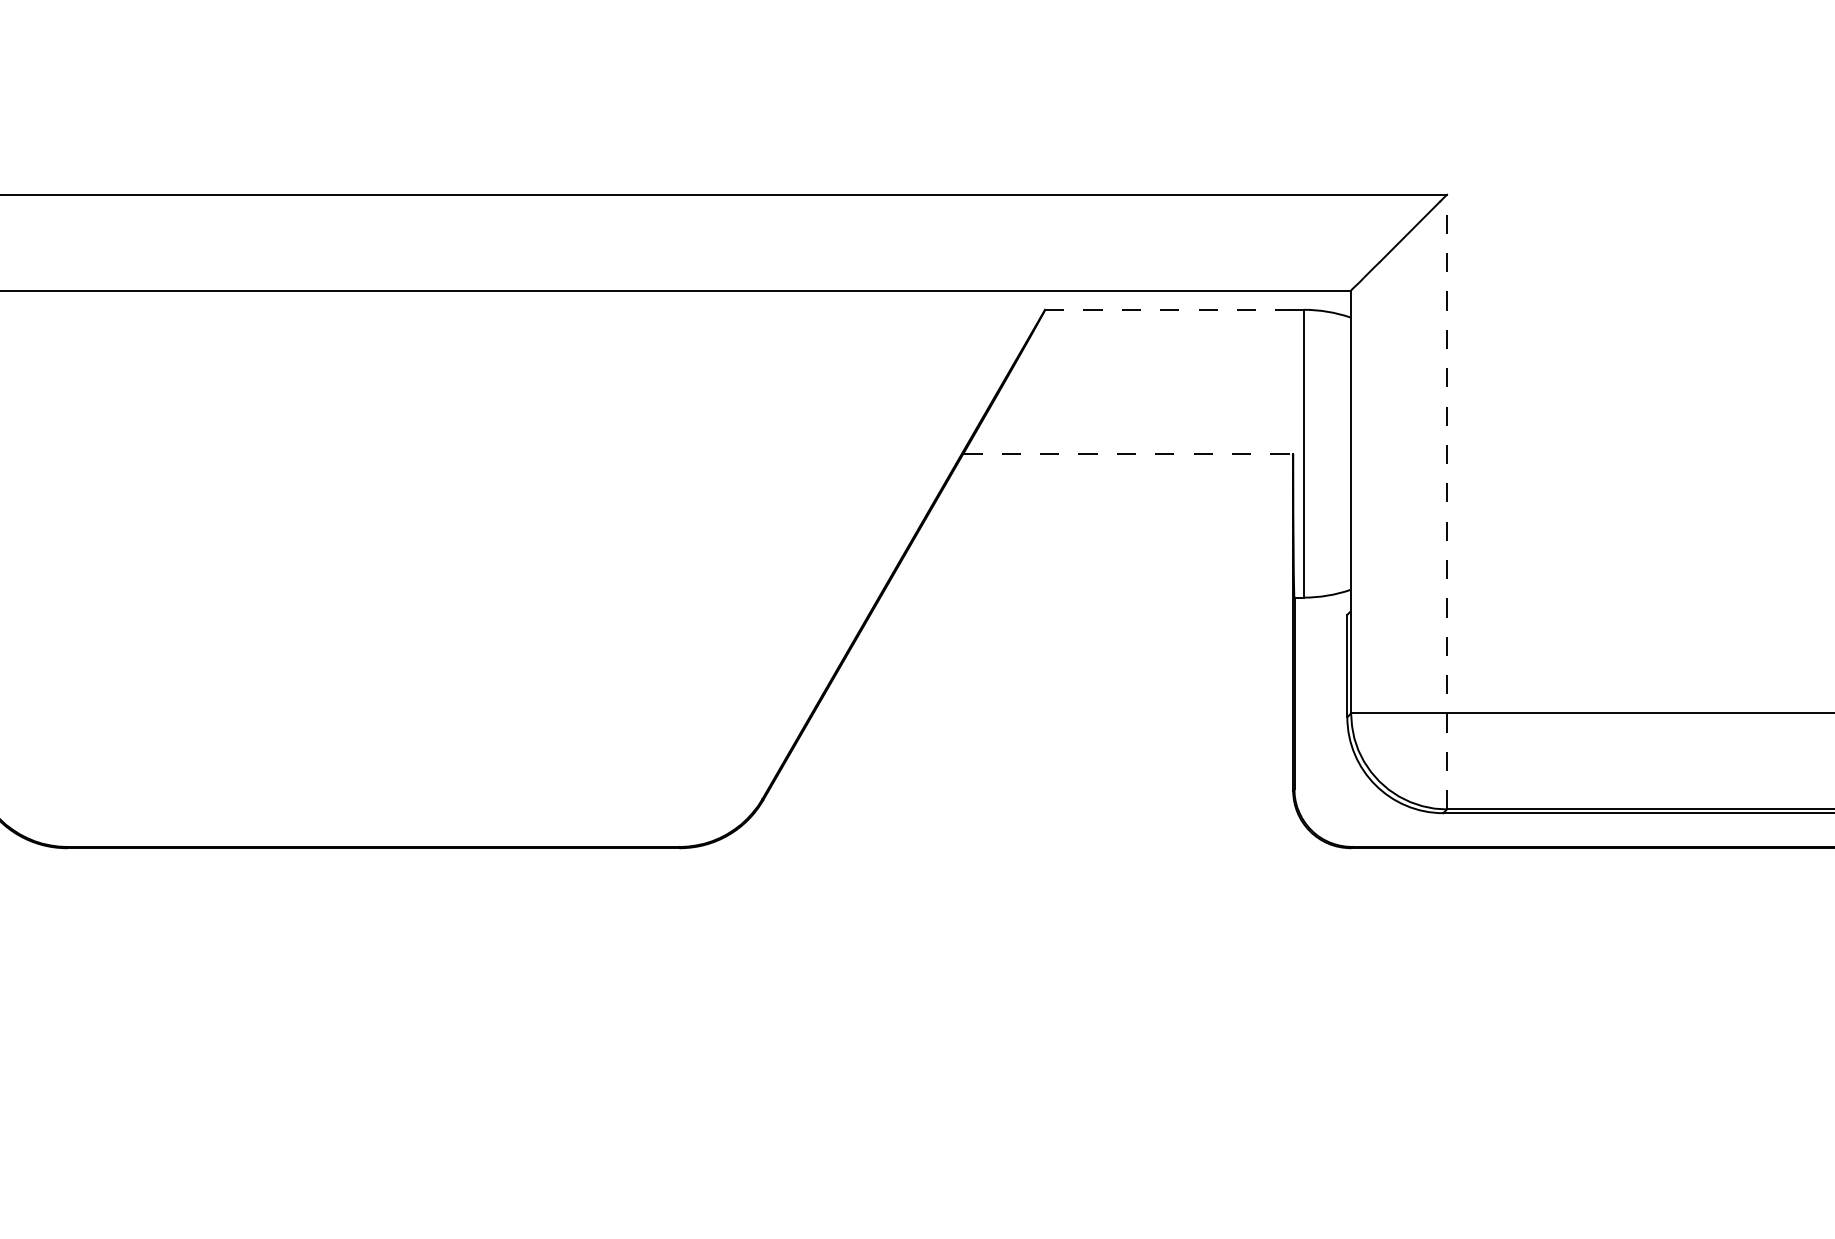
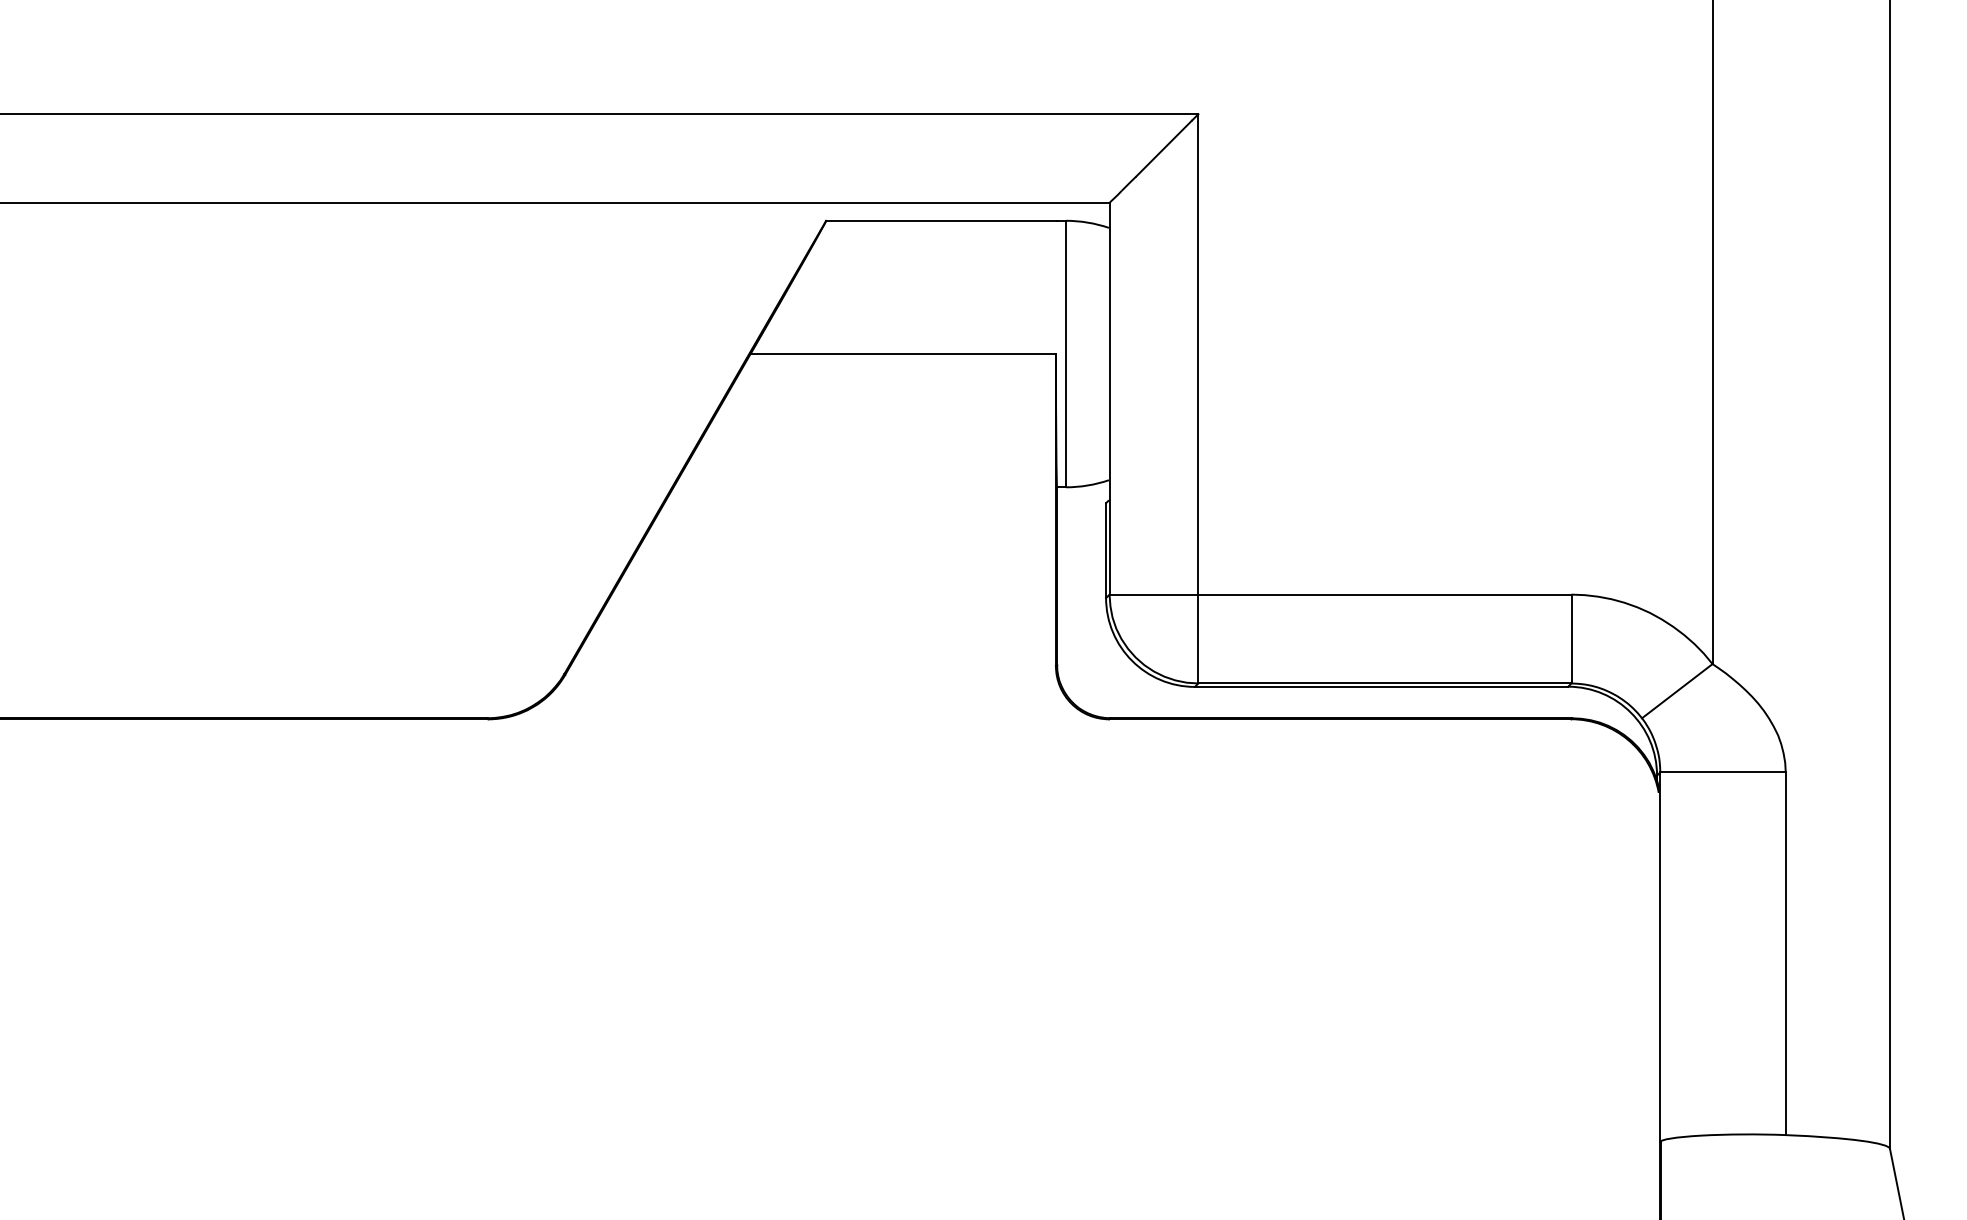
line: (1170, 309) -> (942, 220), dashed -> solid
line: (1128, 454) -> (903, 354), dashed -> solid
line: (1447, 501) -> (1198, 398), dashed -> solid

